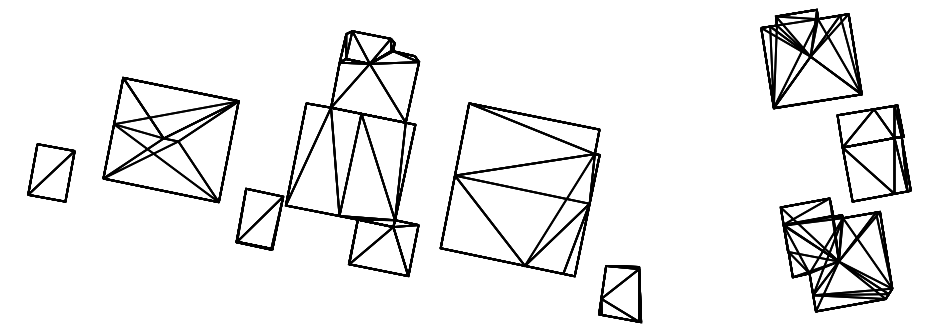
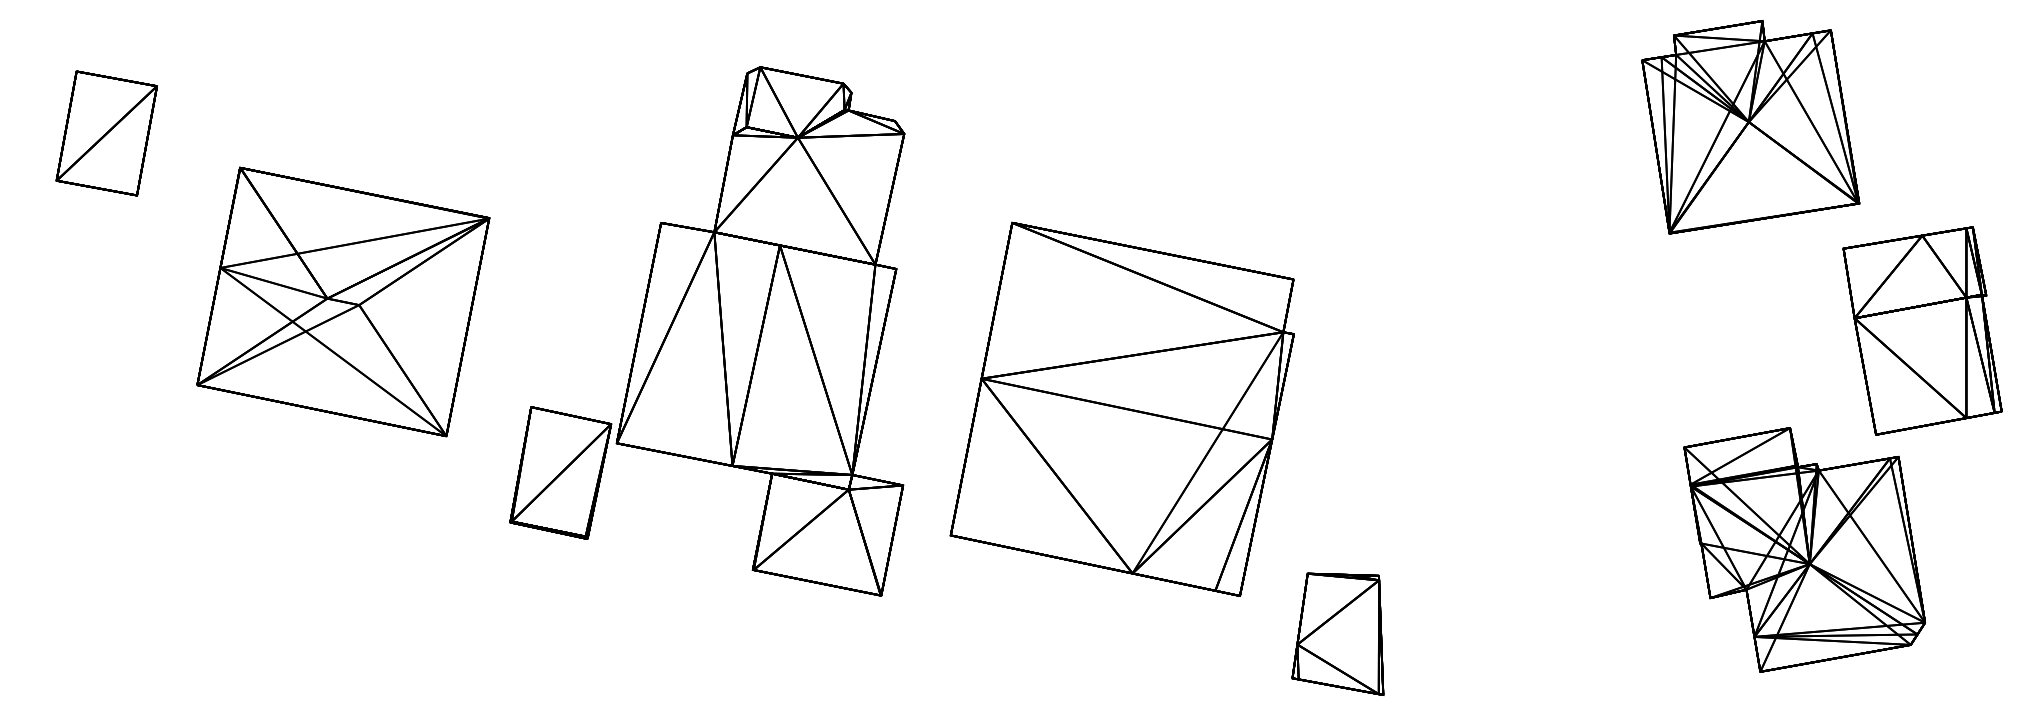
part: (170, 139) -> (342, 300), moved
part: (873, 153) -> (1921, 331), moved
part: (51, 172) -> (106, 132), moved

